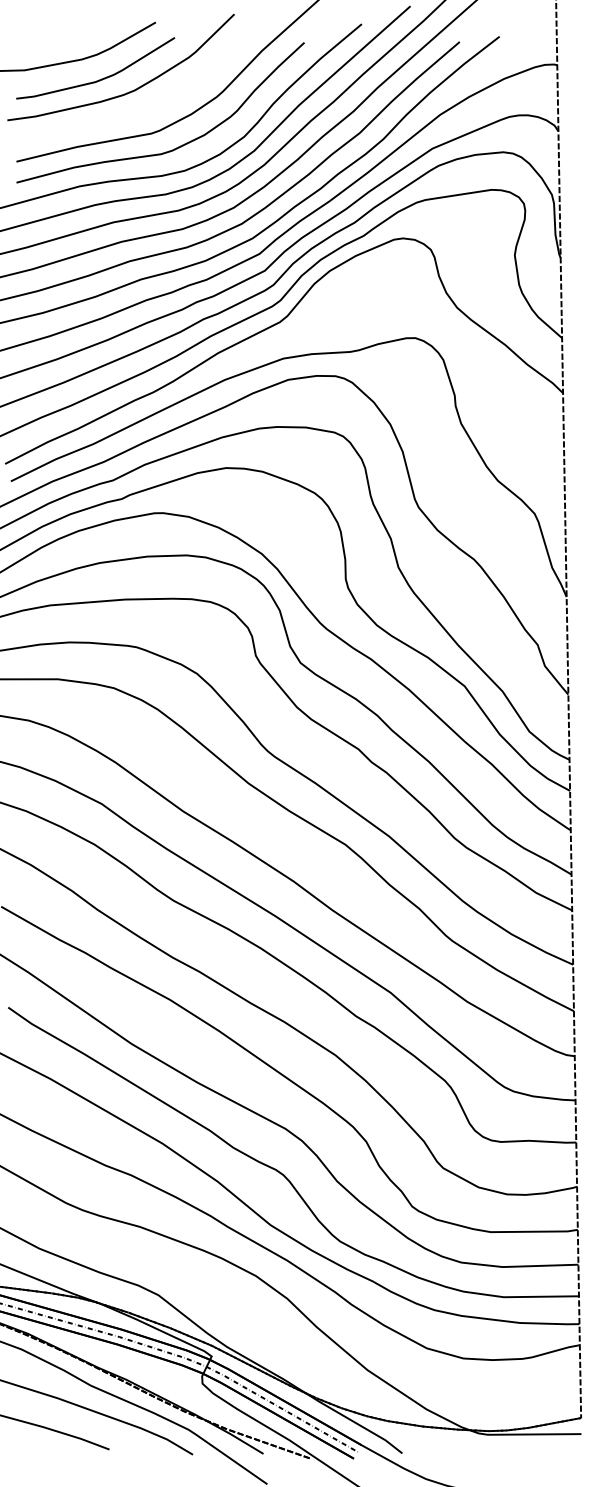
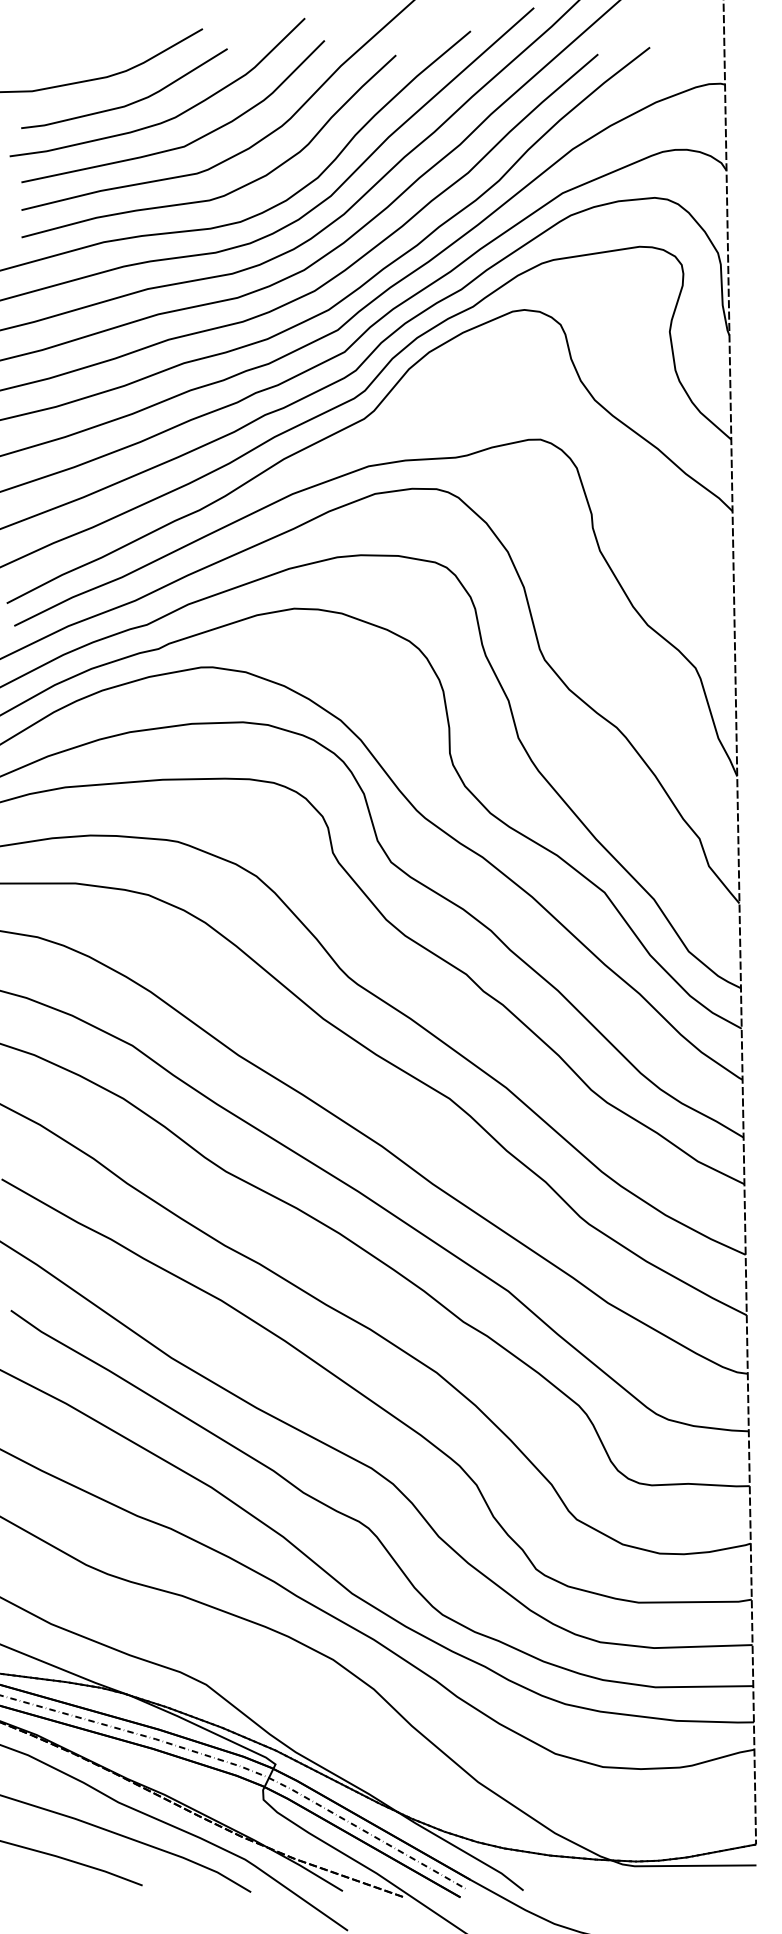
curve: (143, 110) -> (186, 143), added

